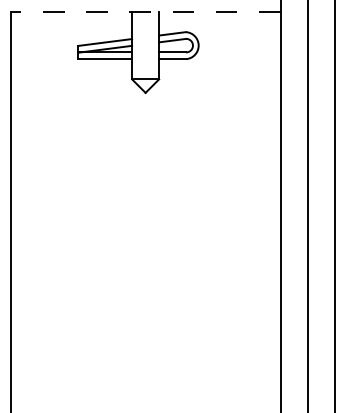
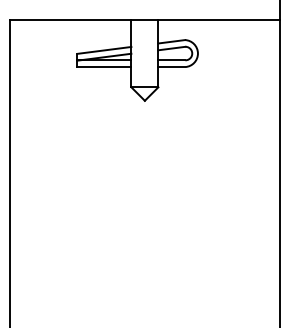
line: (145, 11) -> (144, 19), dashed -> solid

